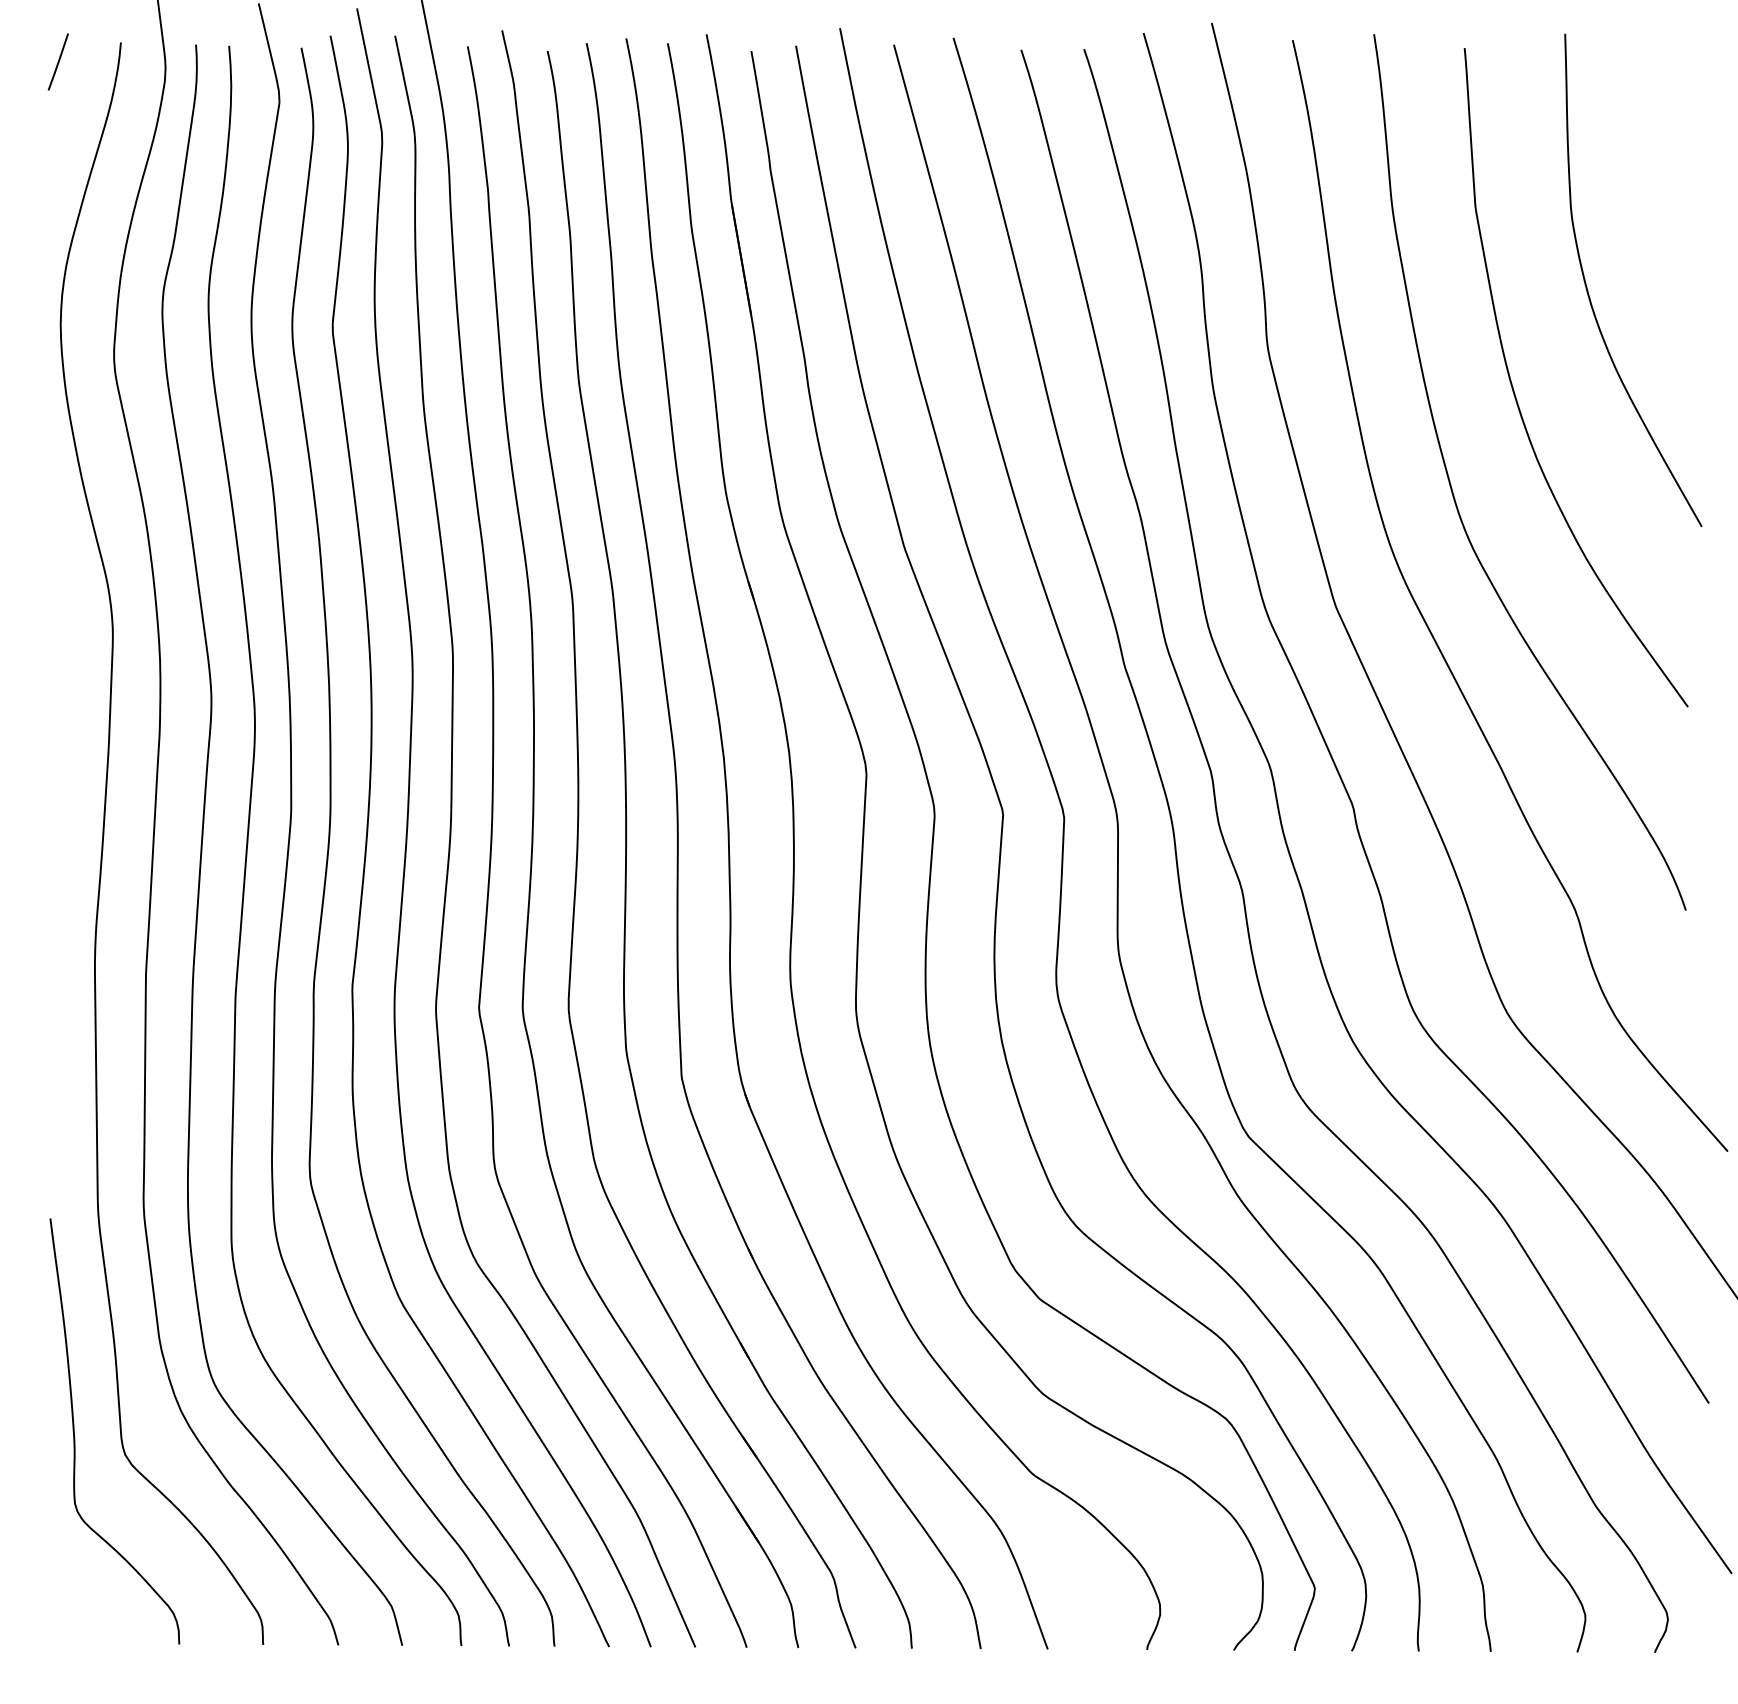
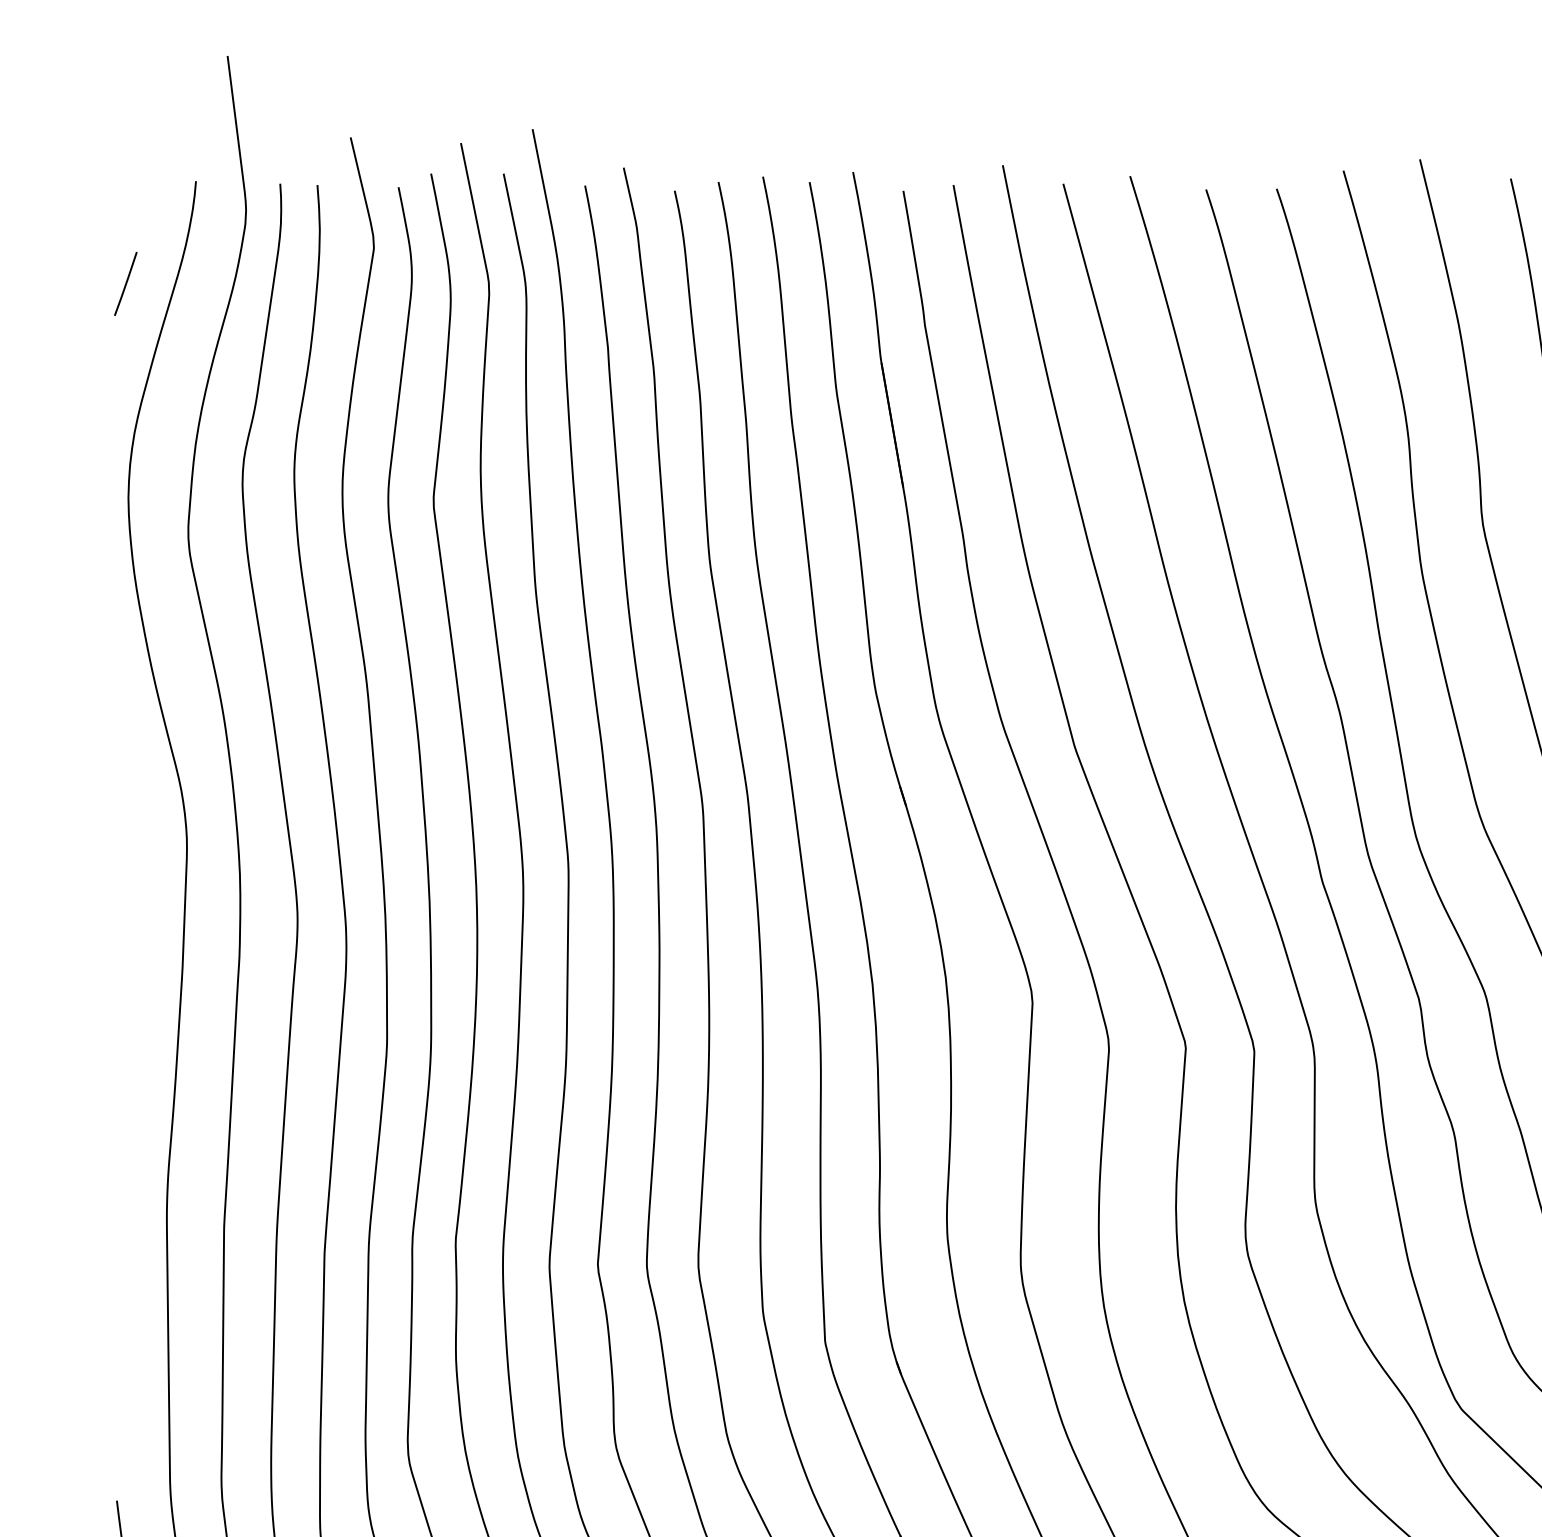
line: (57, 61) -> (124, 283), moved

